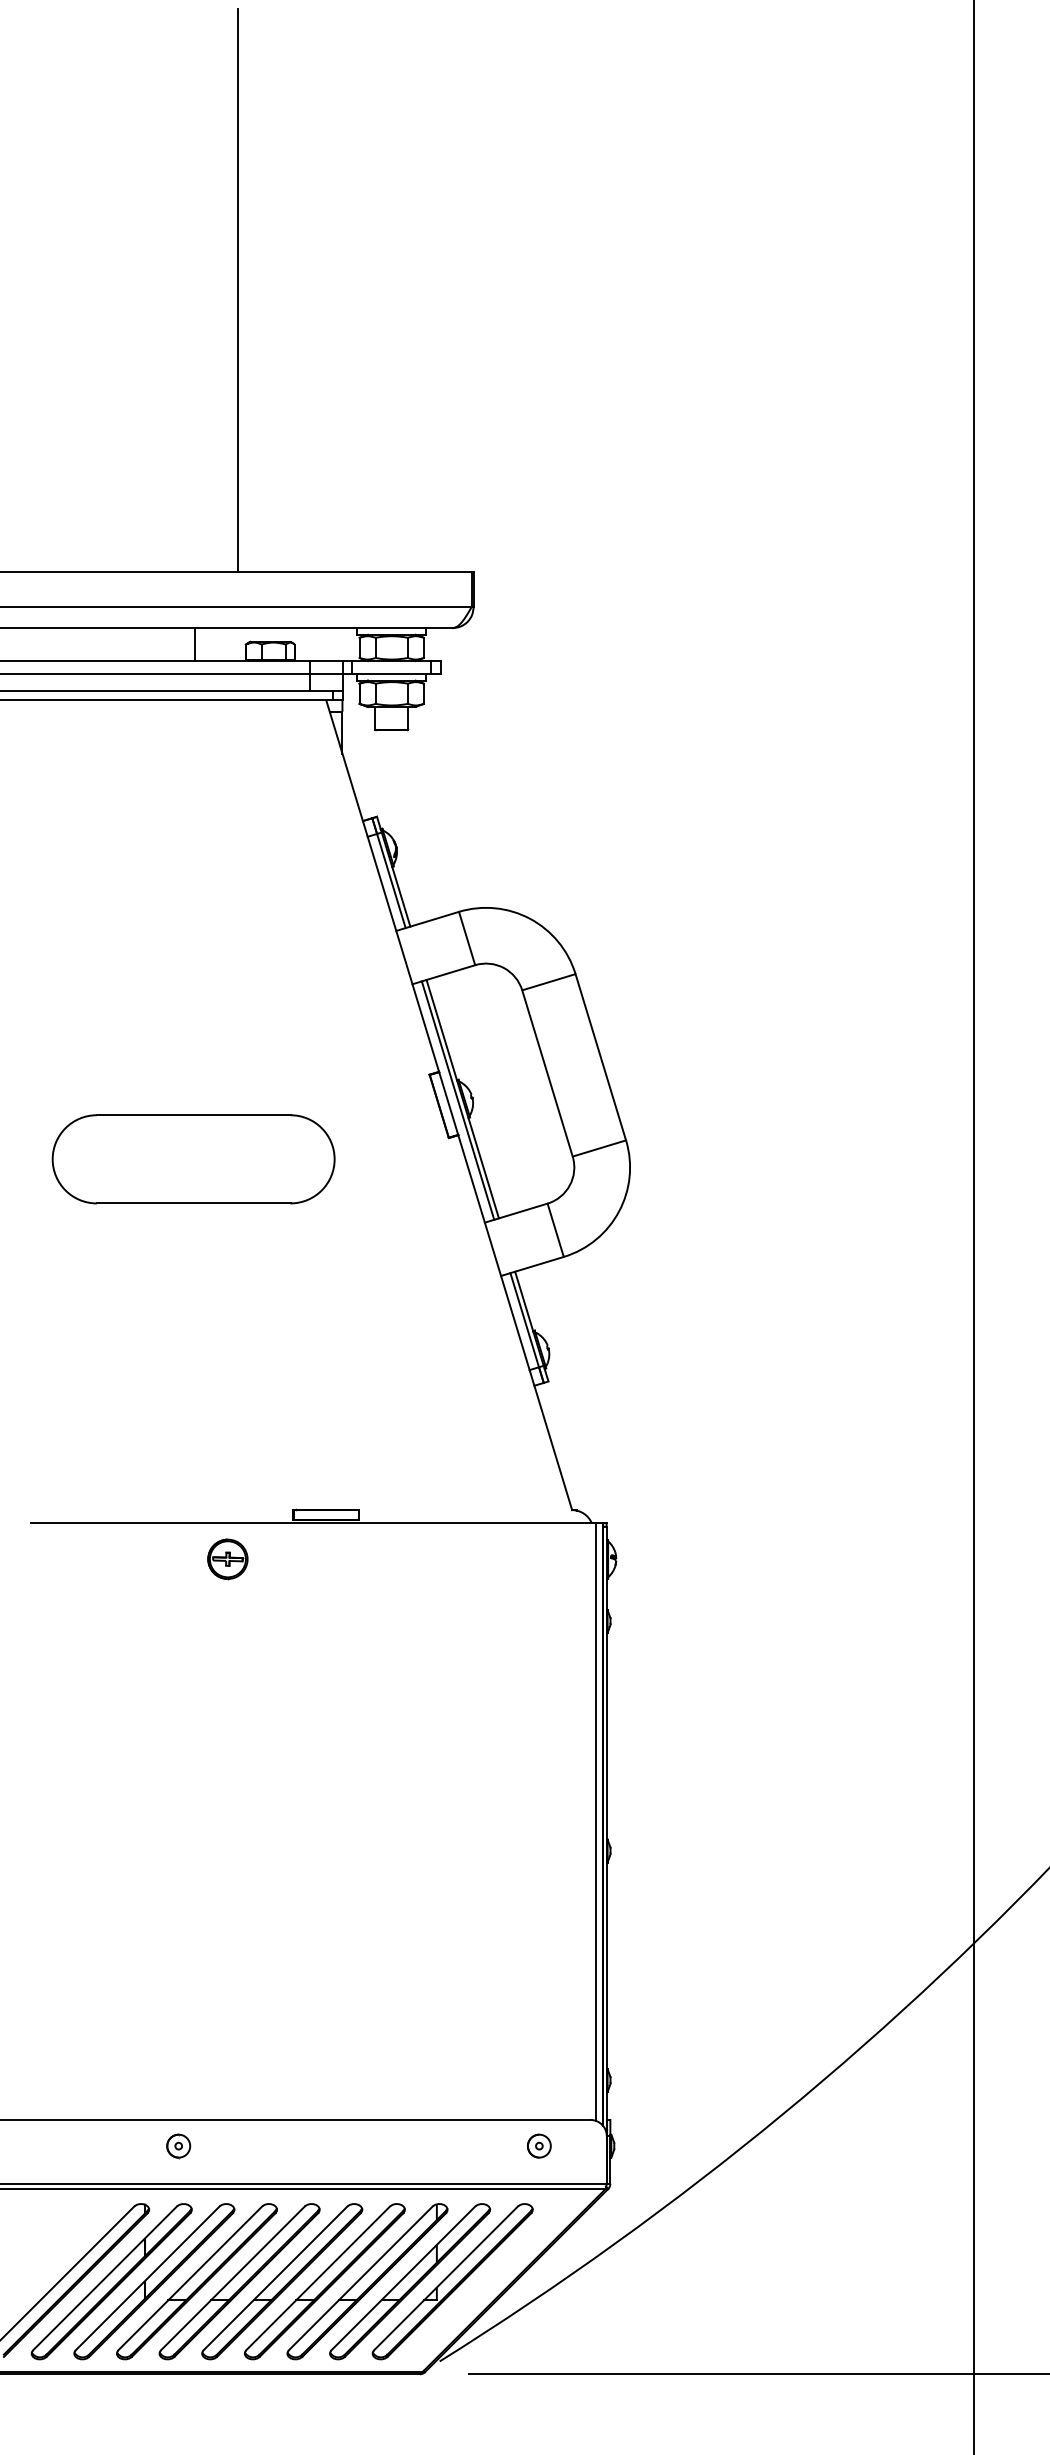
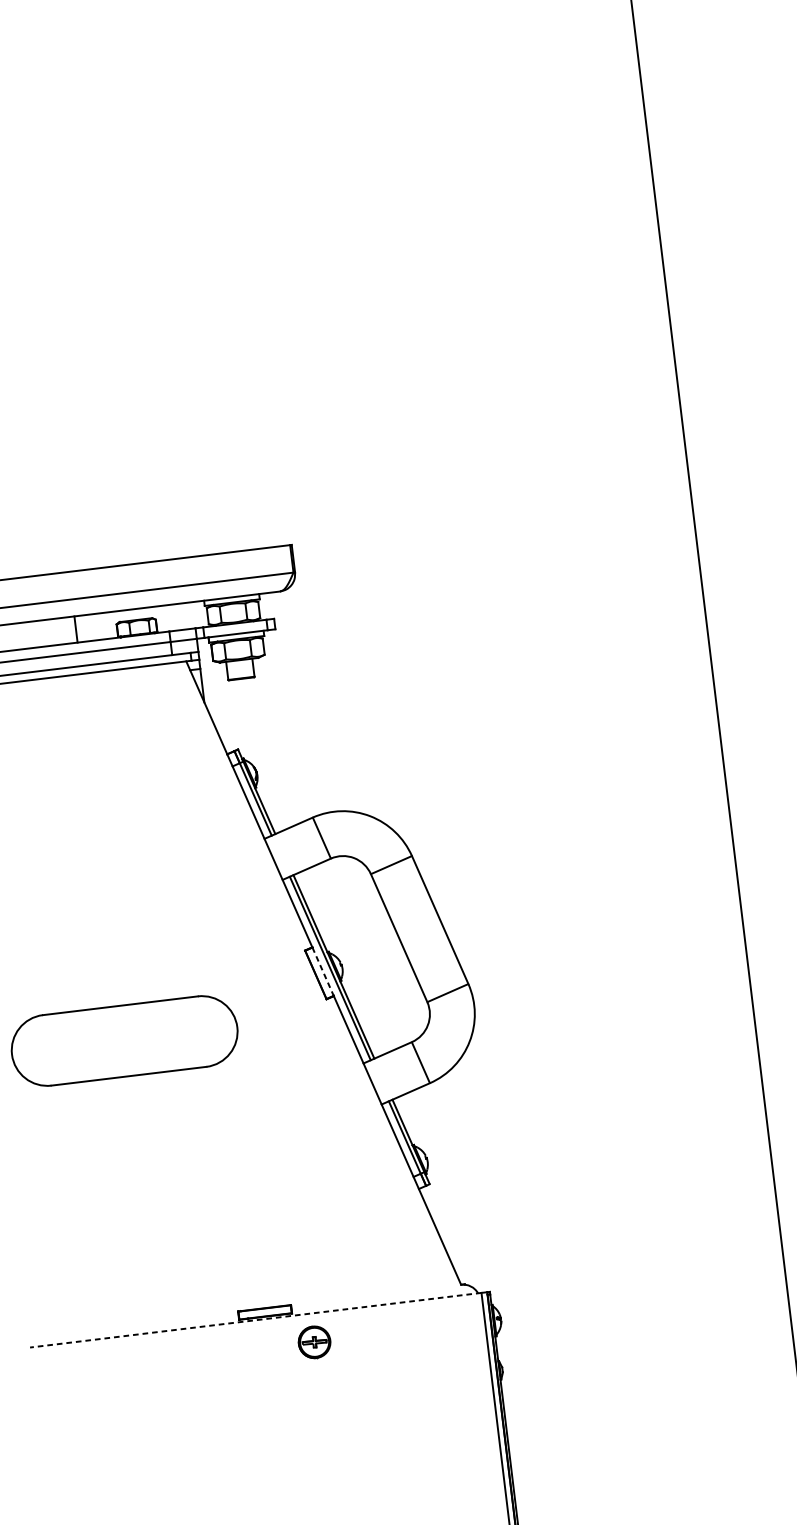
line: (237, 290) -> (75, 342), removed
line: (448, 1103) -> (322, 971), solid -> dashed
line: (313, 1523) -> (255, 1320), solid -> dashed
part: (227, 1559) -> (314, 1342), moved

